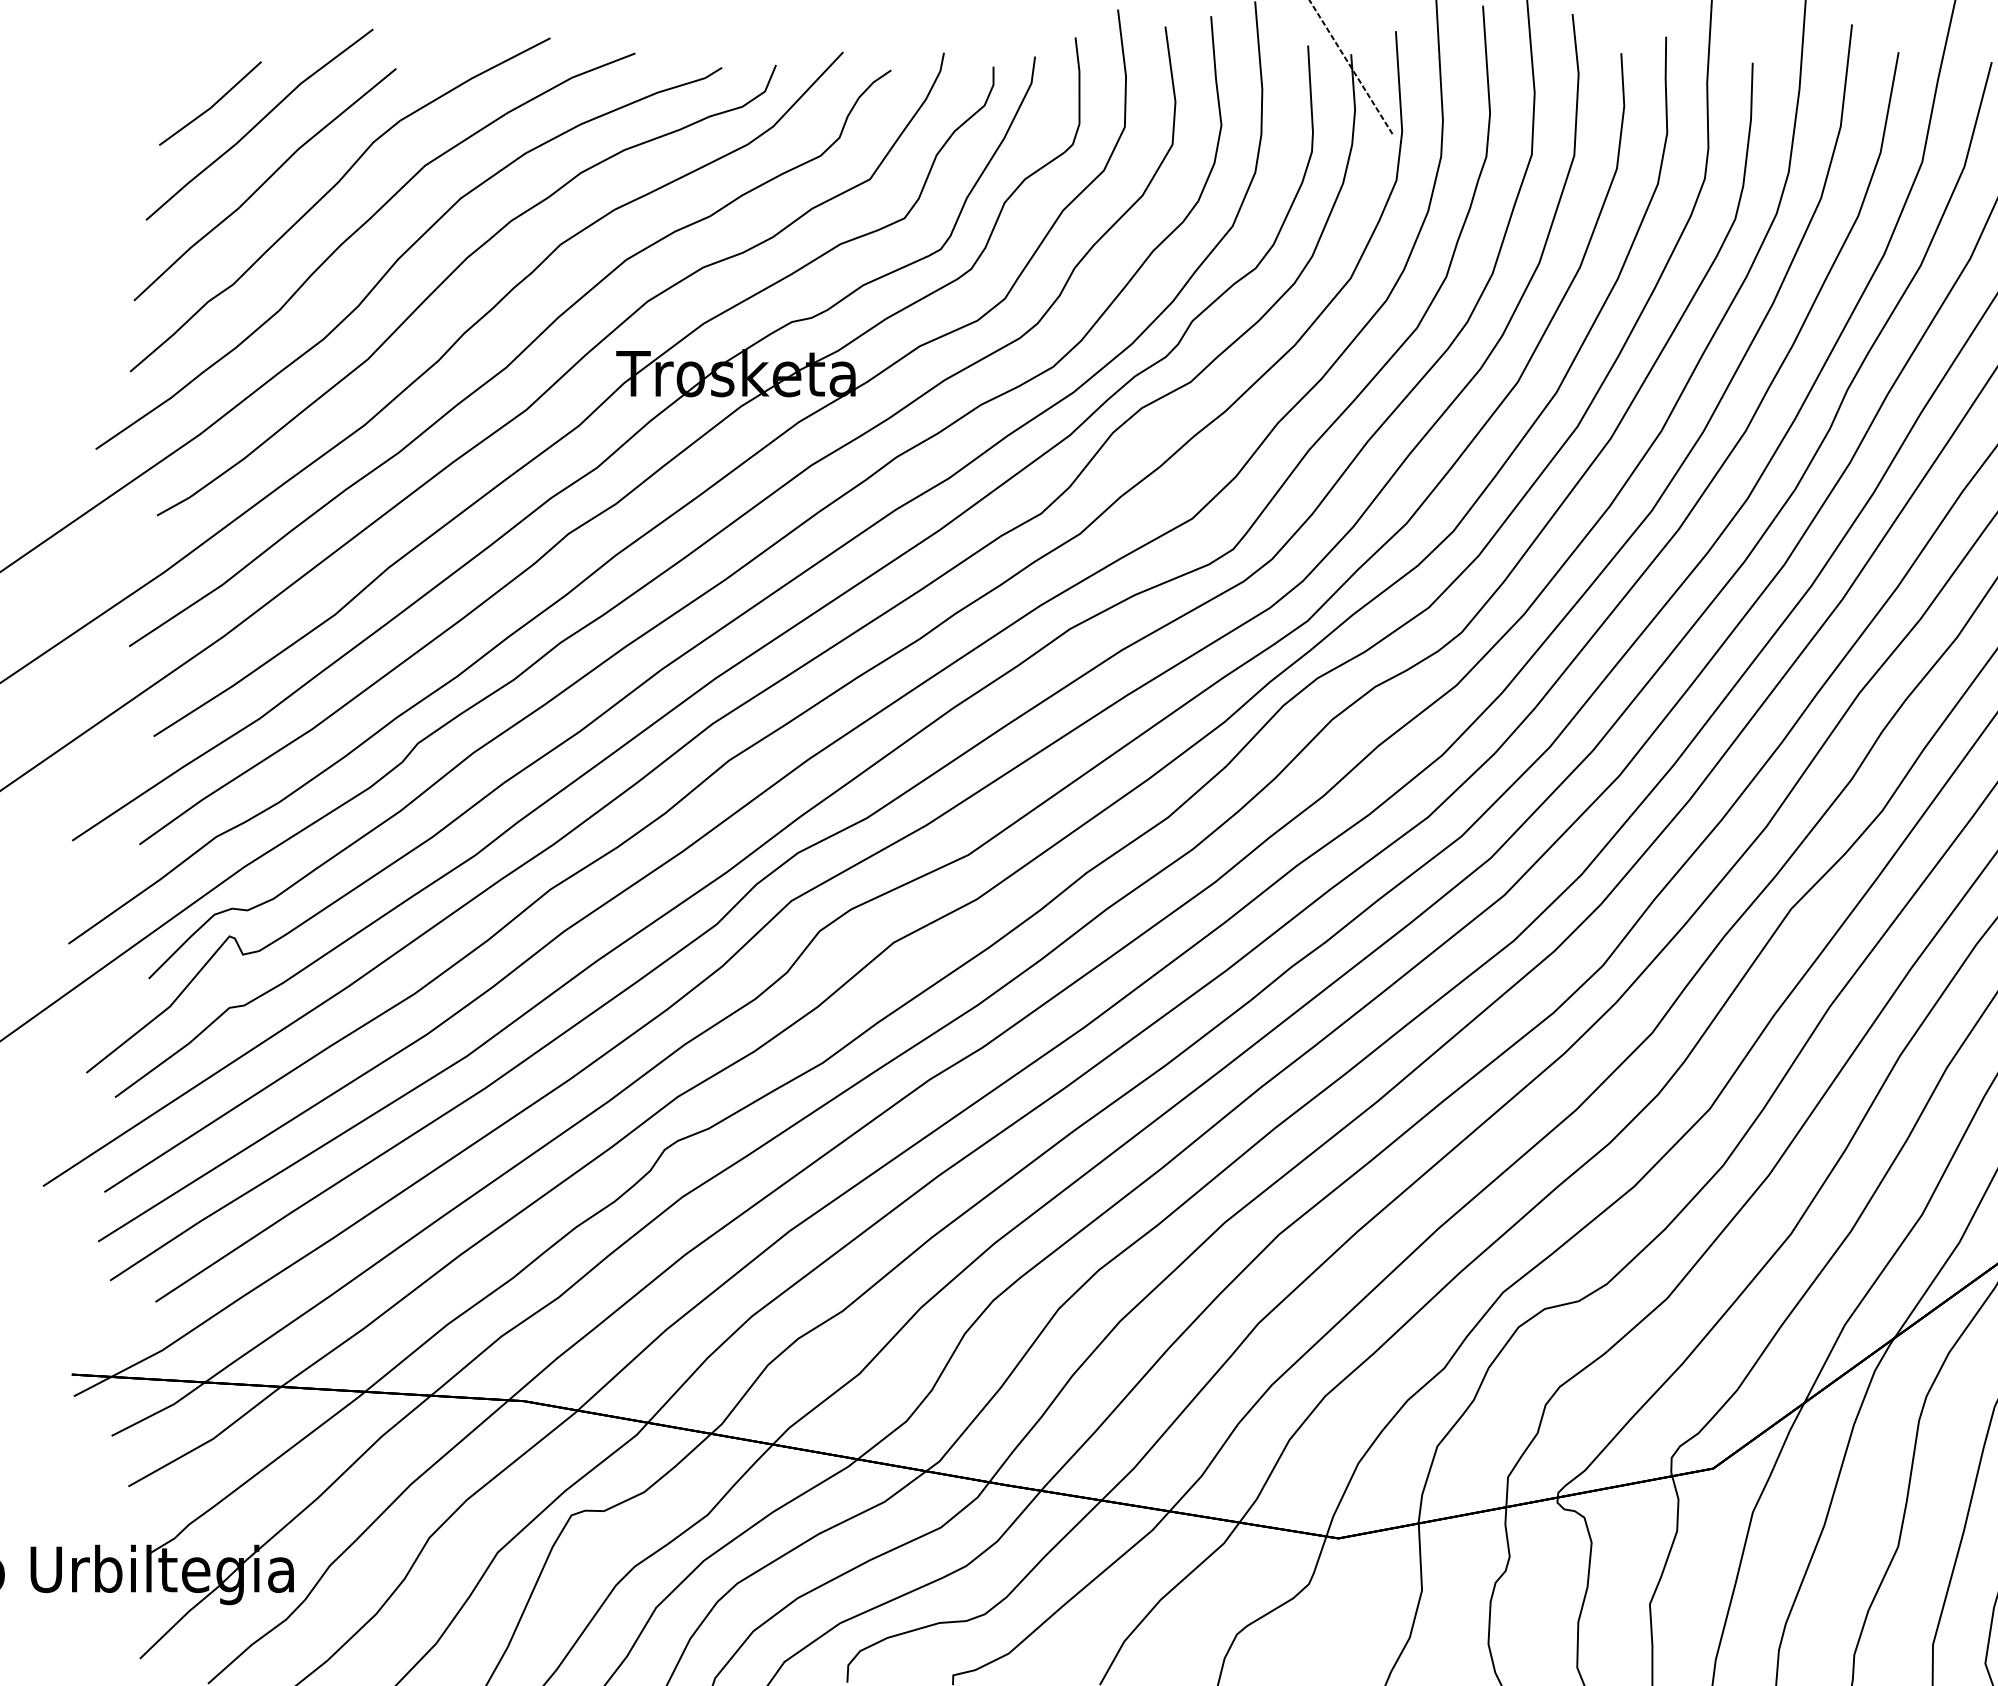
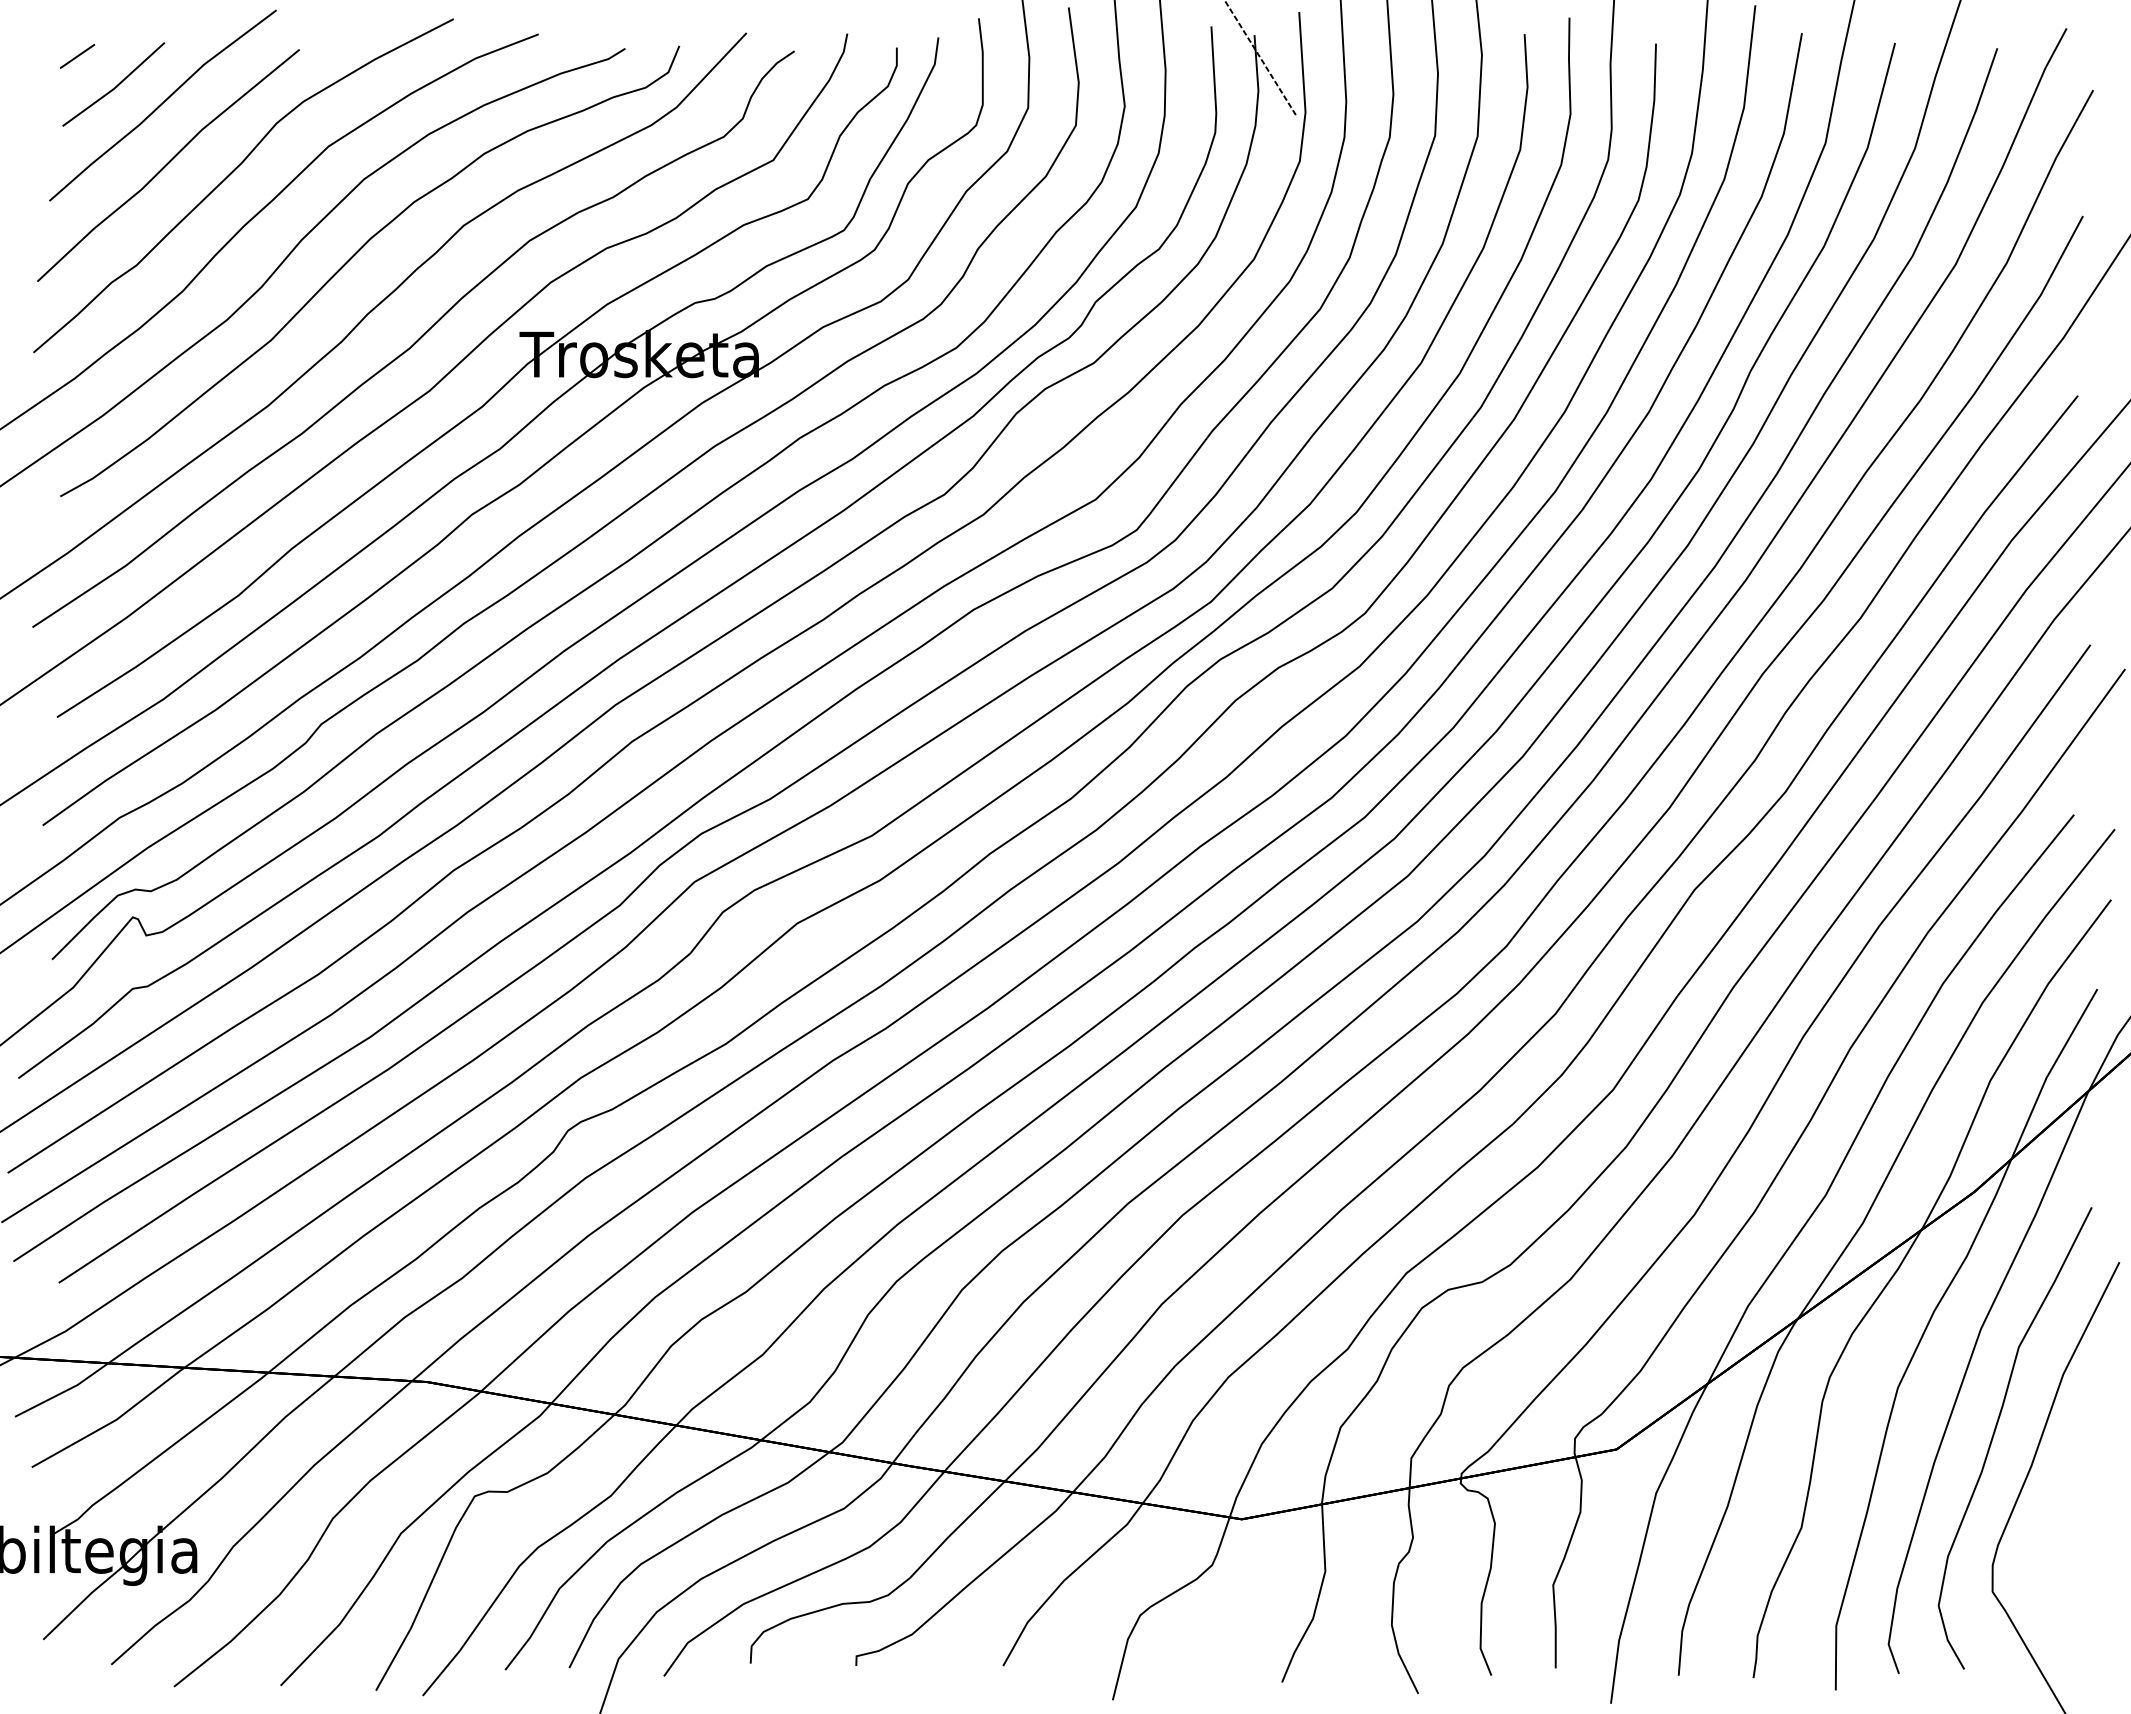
line: (174, 74) -> (77, 55), added

